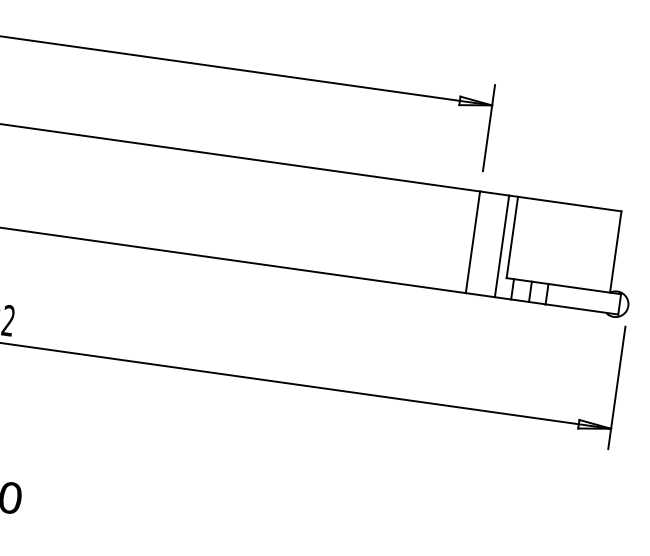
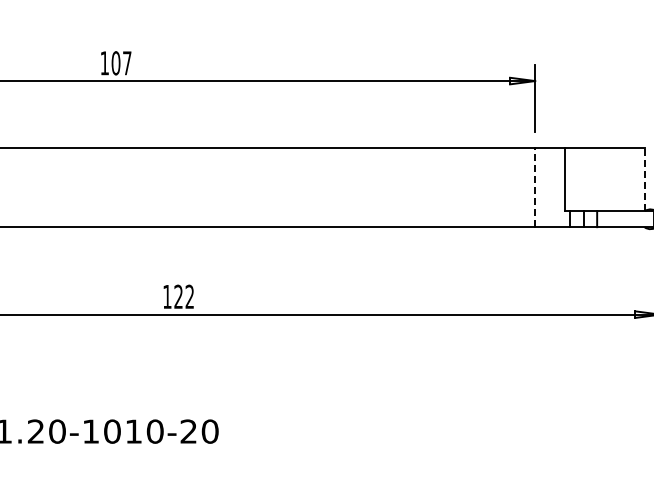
line: (473, 241) -> (535, 186), solid -> dashed
line: (501, 245) -> (557, 186), removed
line: (615, 251) -> (644, 179), solid -> dashed

